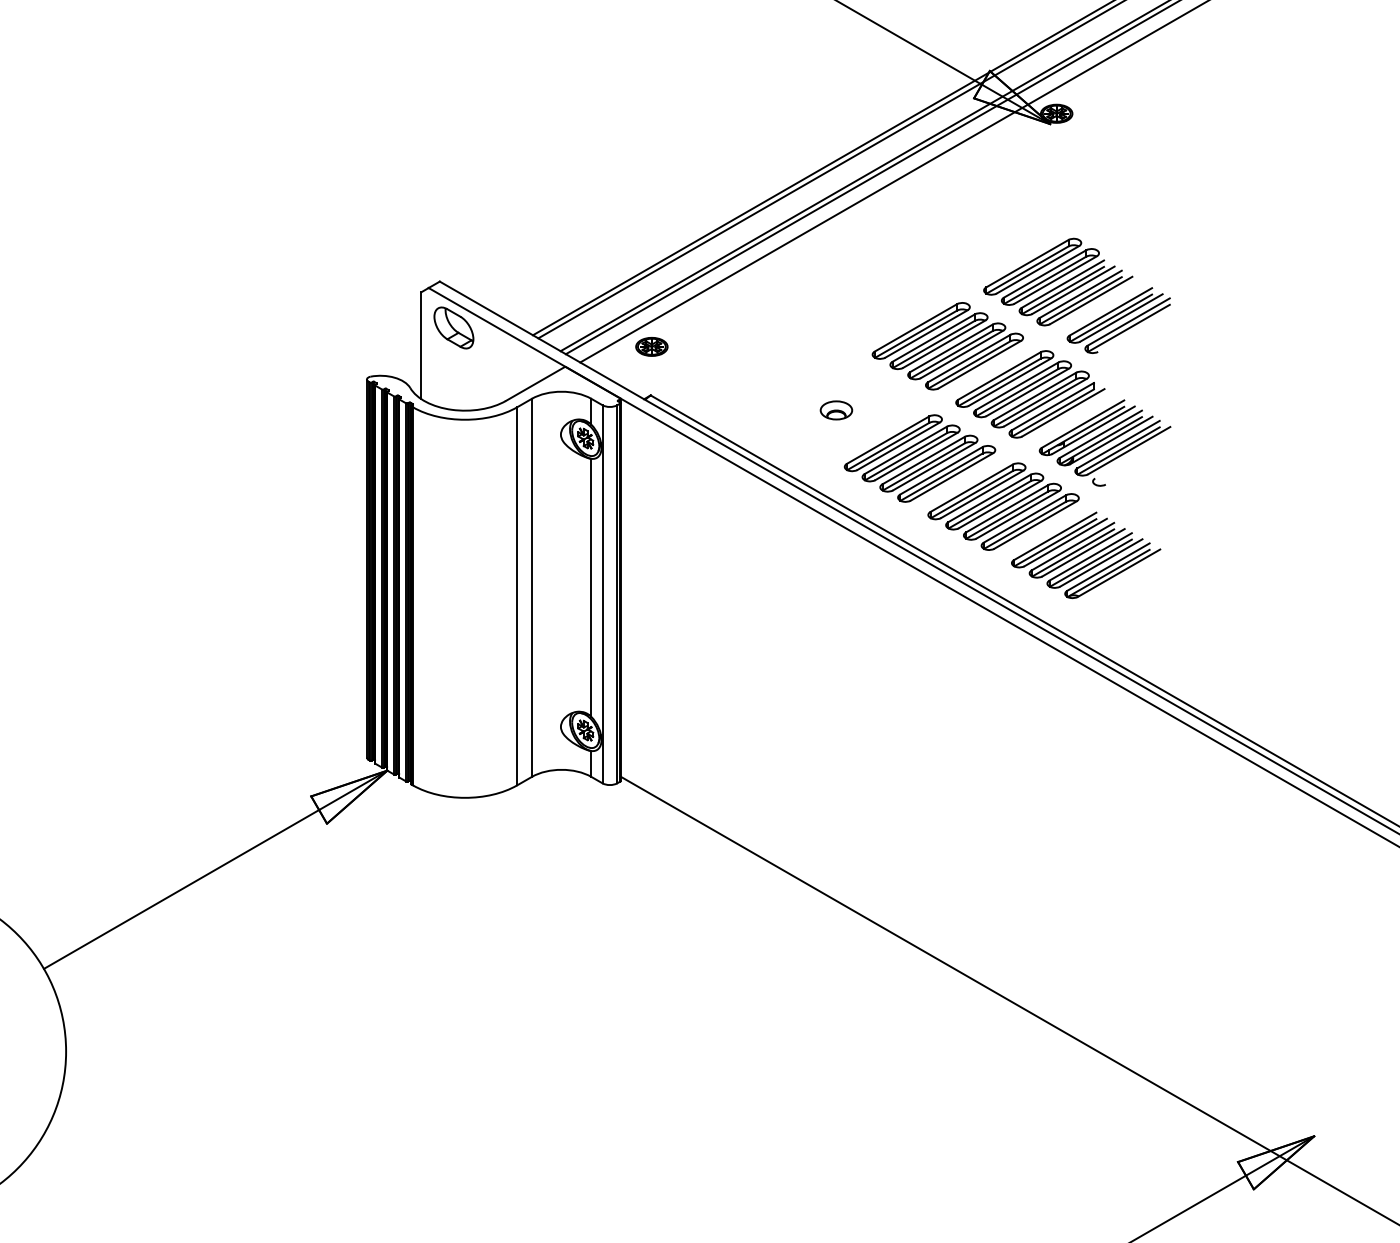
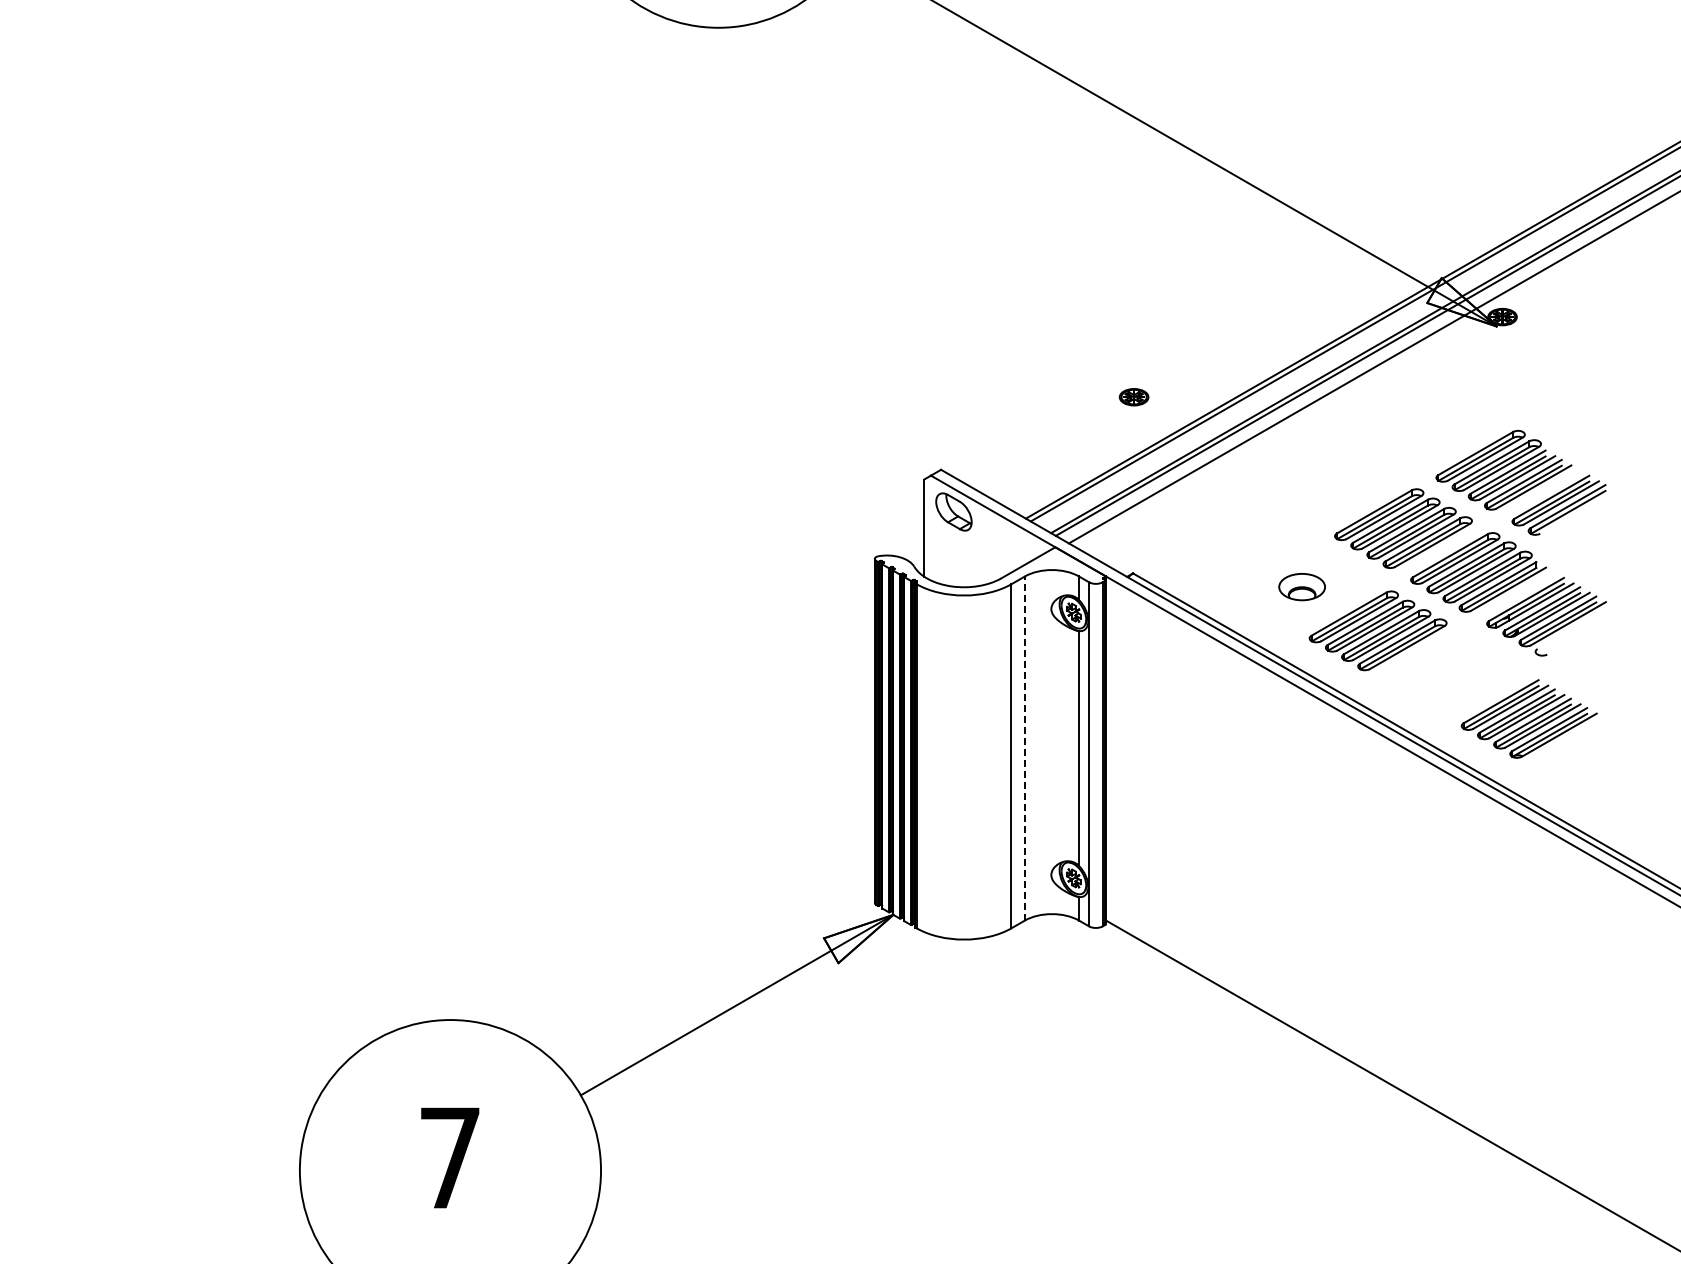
part: (651, 347) -> (1133, 397), moved
part: (835, 409) -> (1301, 586), size x1.6
part: (1002, 506) -> (1453, 674), removed
line: (531, 587) -> (1024, 748), solid -> dashed

